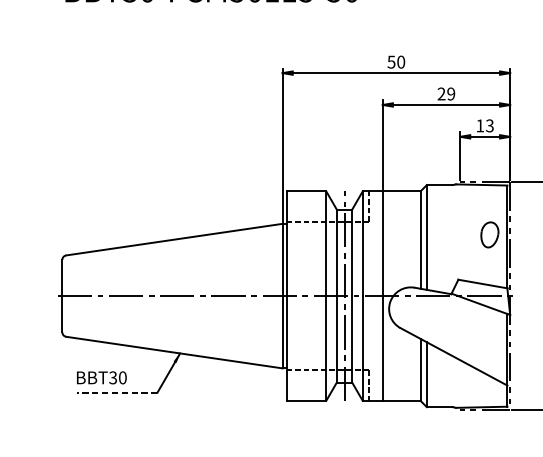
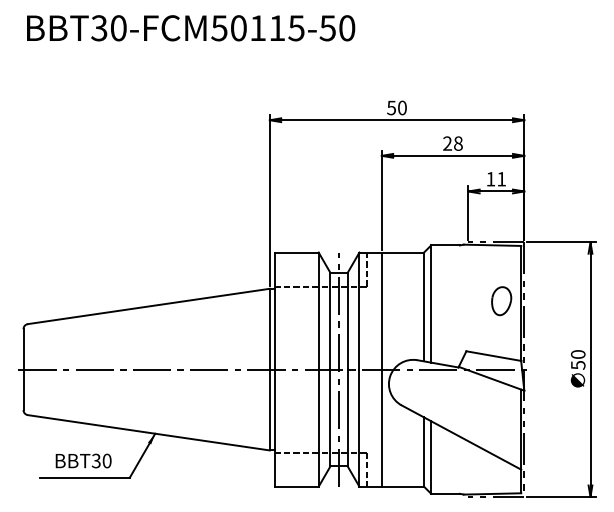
text: (451, 93) -> (458, 143), 29 -> 28
text: (489, 126) -> (501, 179), 13 -> 11
text: (101, 377) -> (83, 460), moved
line: (116, 392) -> (84, 477), dashed -> solid

